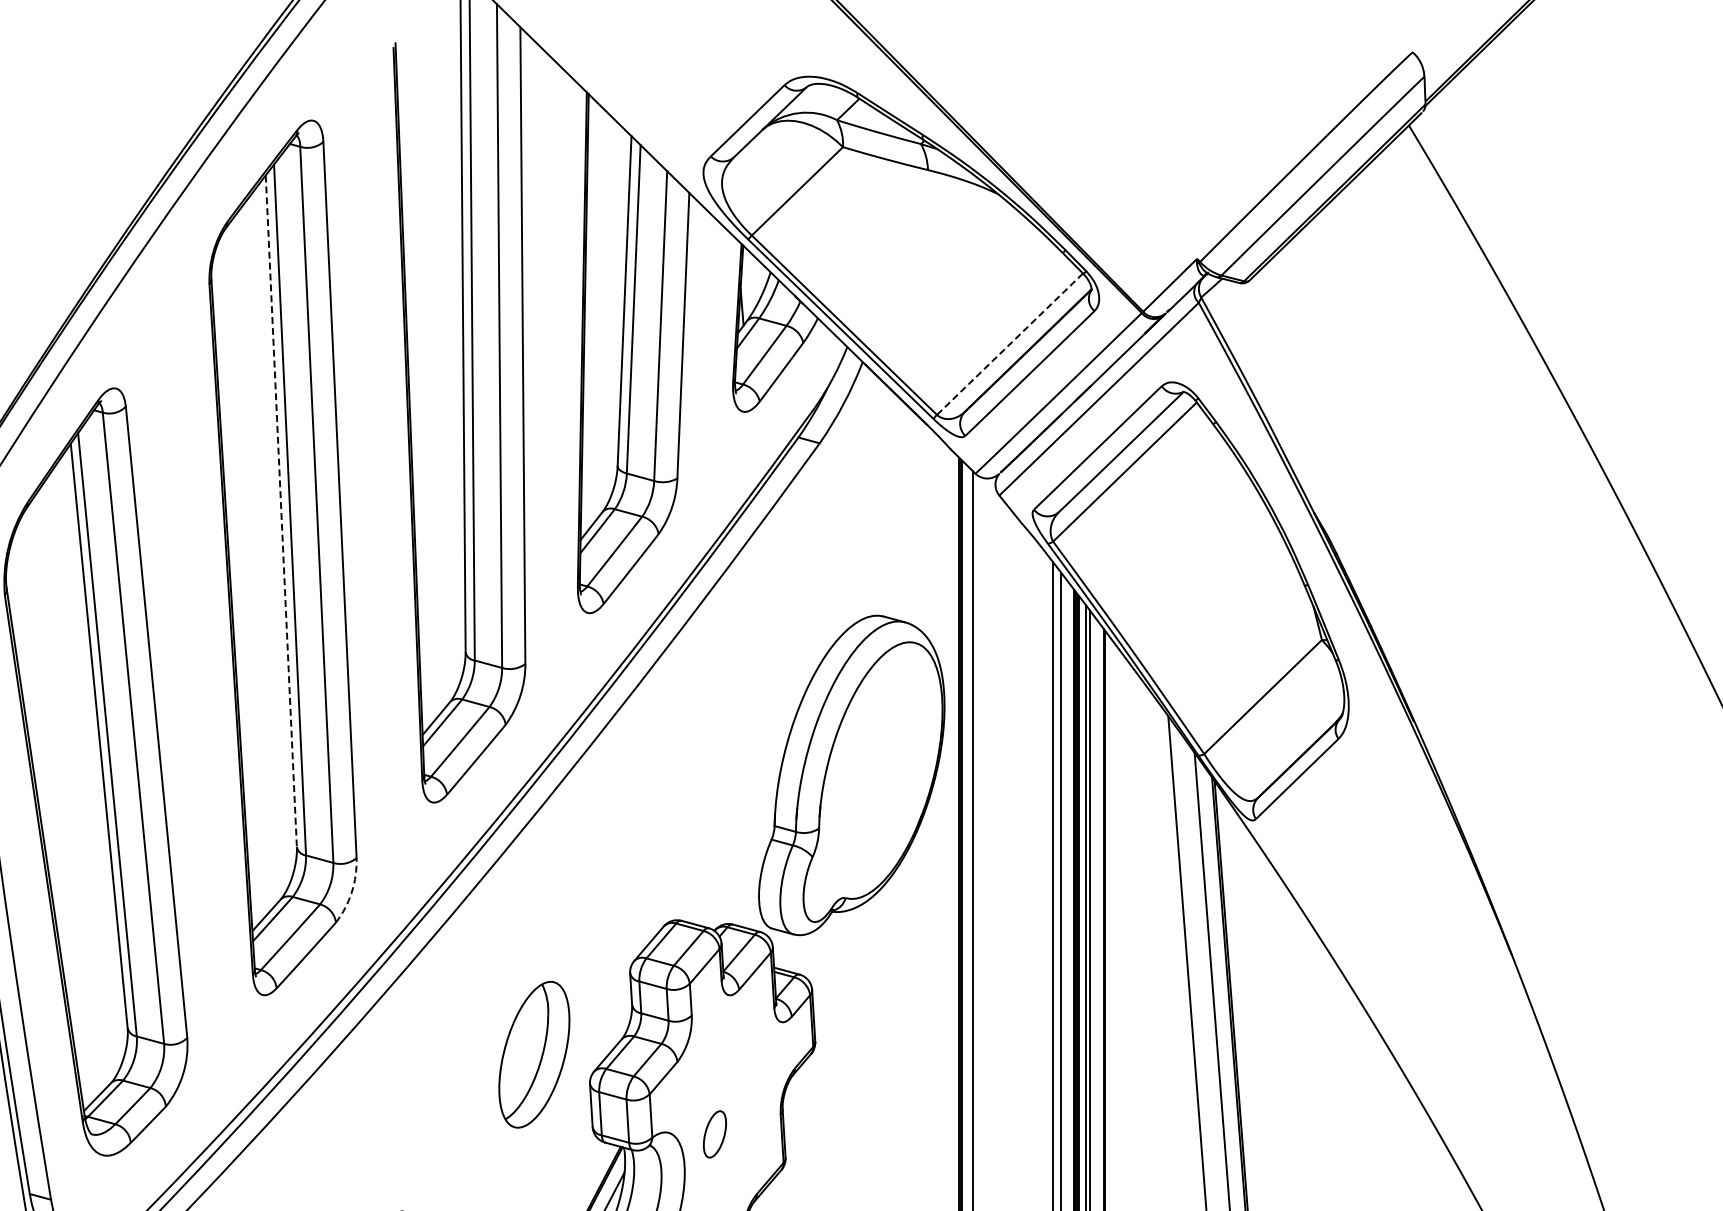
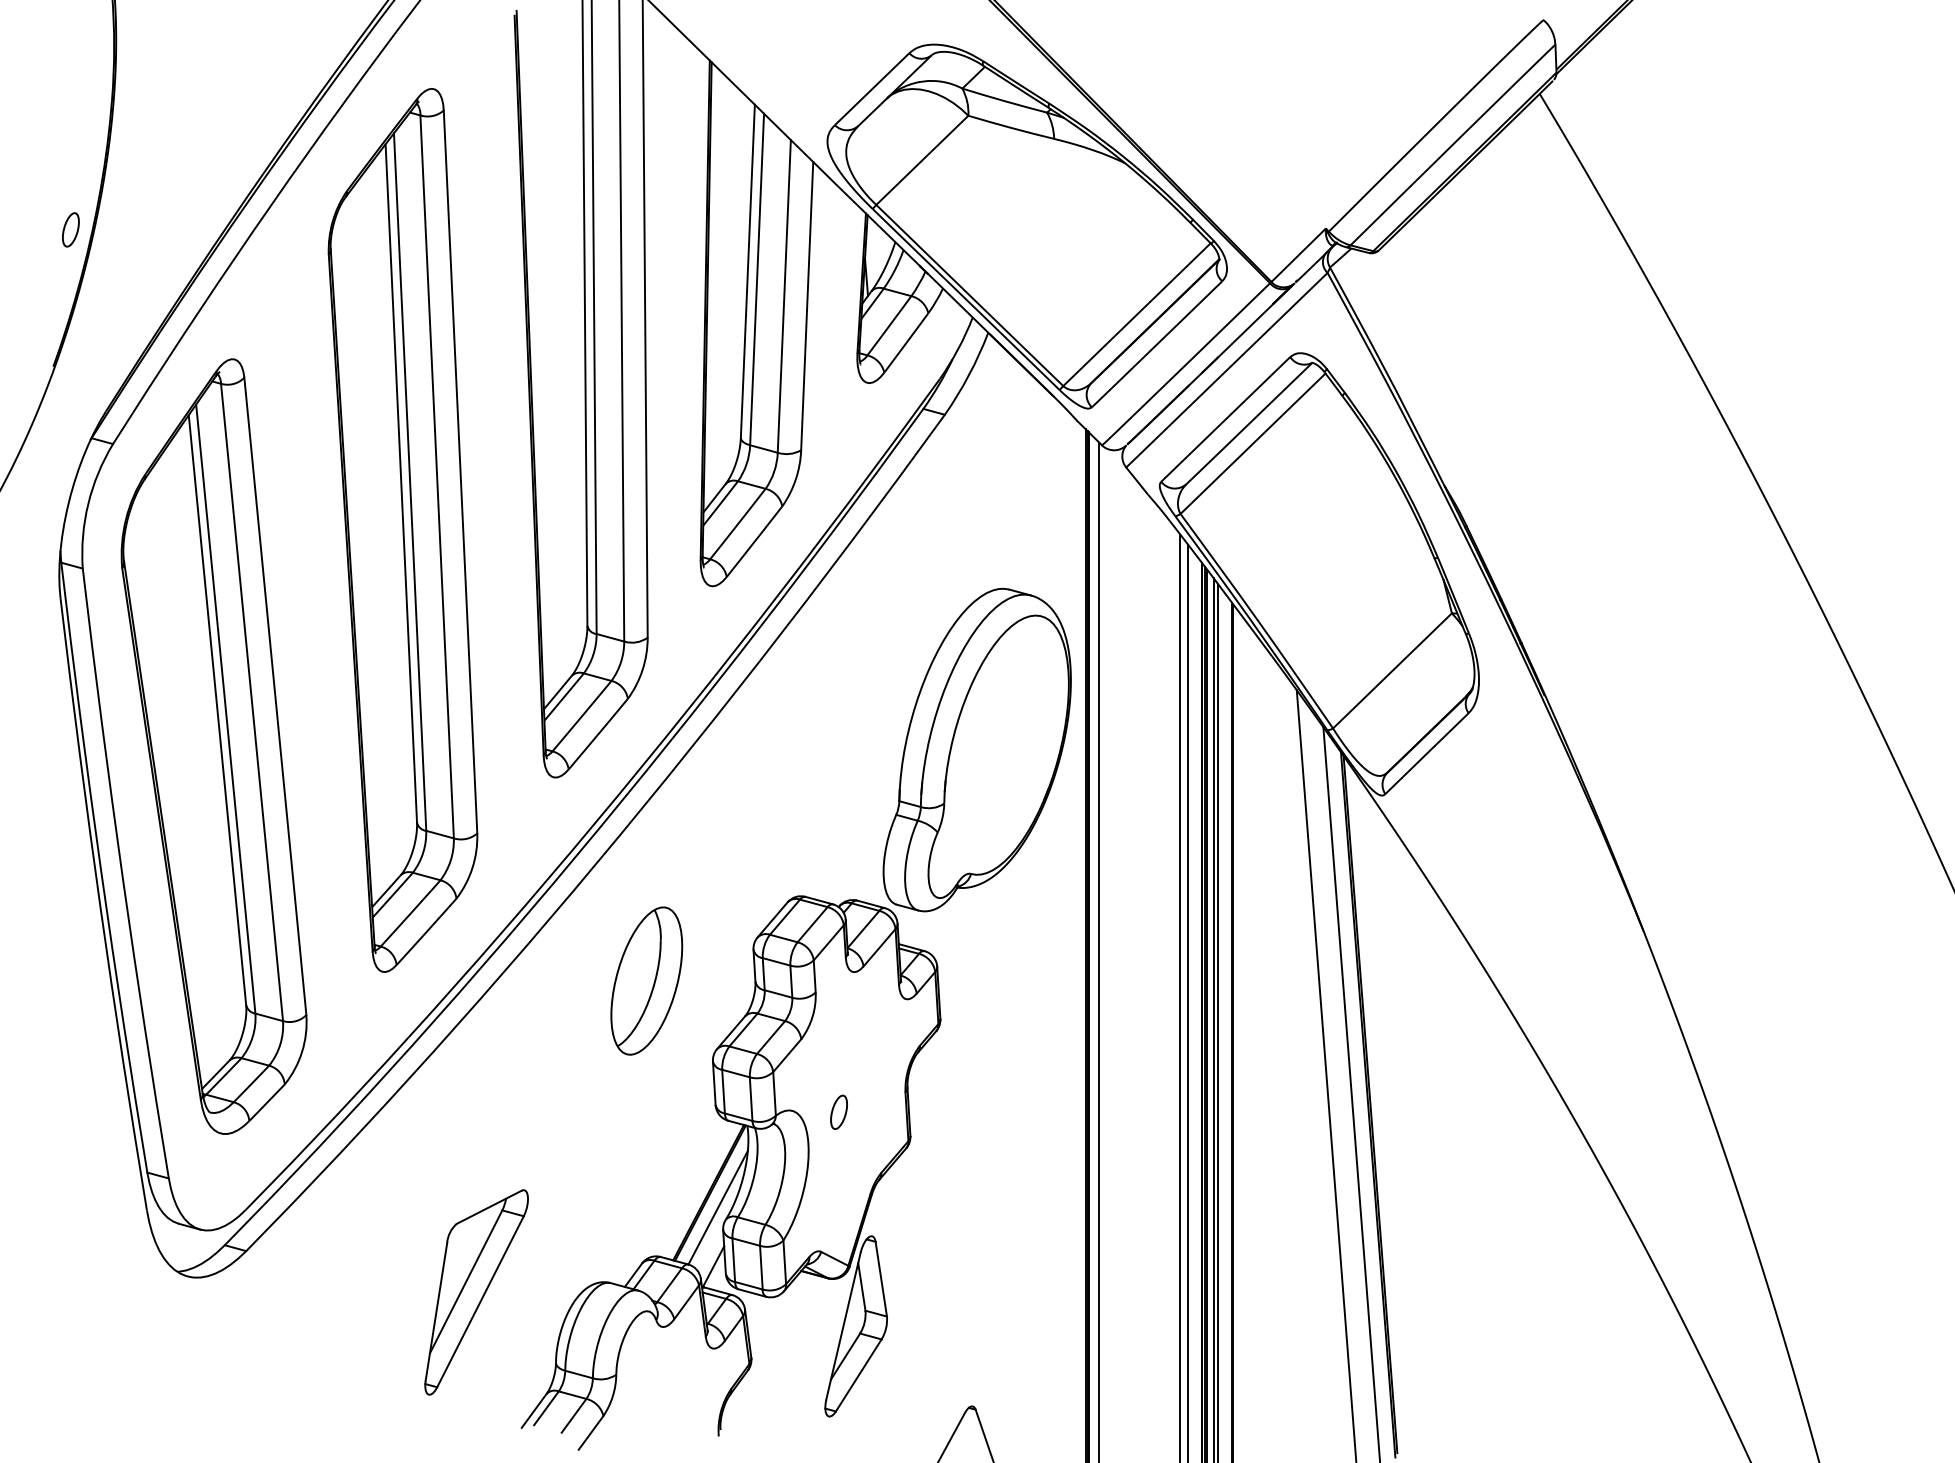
line: (1009, 344) -> (1136, 314), dashed -> solid
line: (281, 512) -> (401, 484), dashed -> solid
arc: (351, 891) -> (472, 867), dashed -> solid
part: (534, 1054) -> (646, 980), moved
part: (714, 1133) -> (838, 1111), size x0.71

